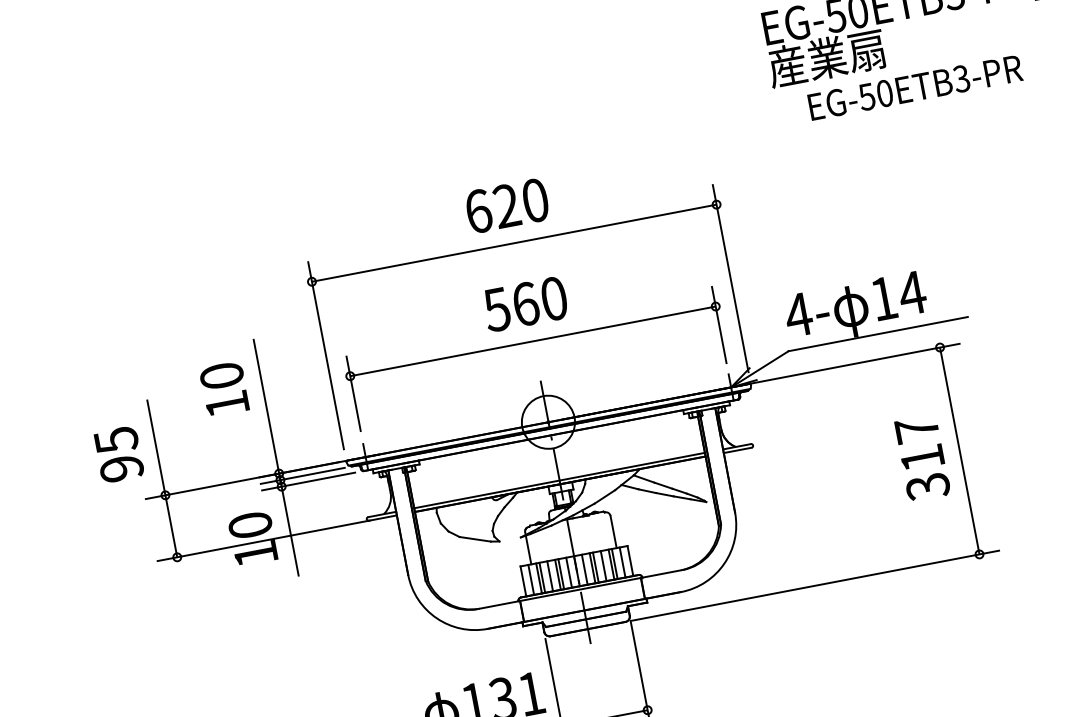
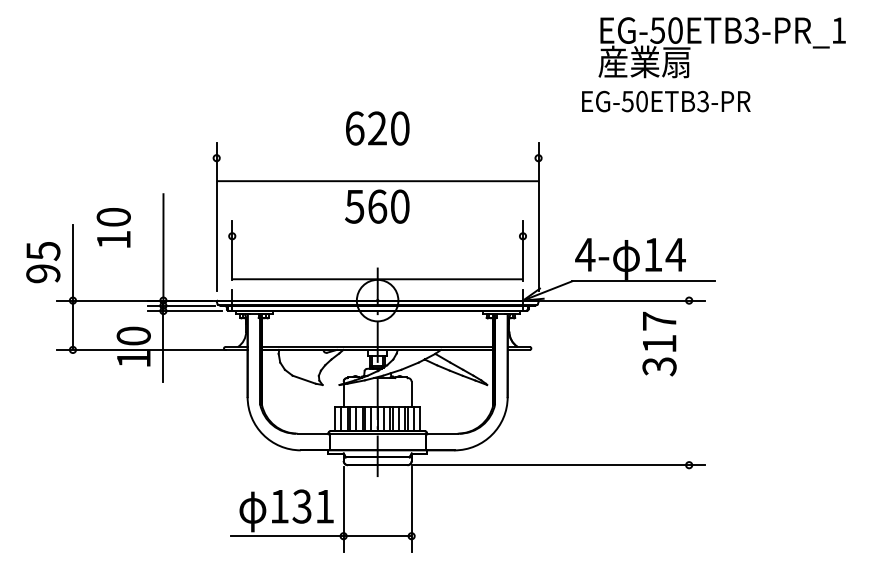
text: (915, 87) -> (666, 101), moved
line: (514, 243) -> (377, 181), moved
line: (532, 341) -> (377, 279), moved
text: (224, 388) -> (113, 227), moved
line: (960, 450) -> (689, 382), removed
text: (922, 457) -> (659, 343), moved

